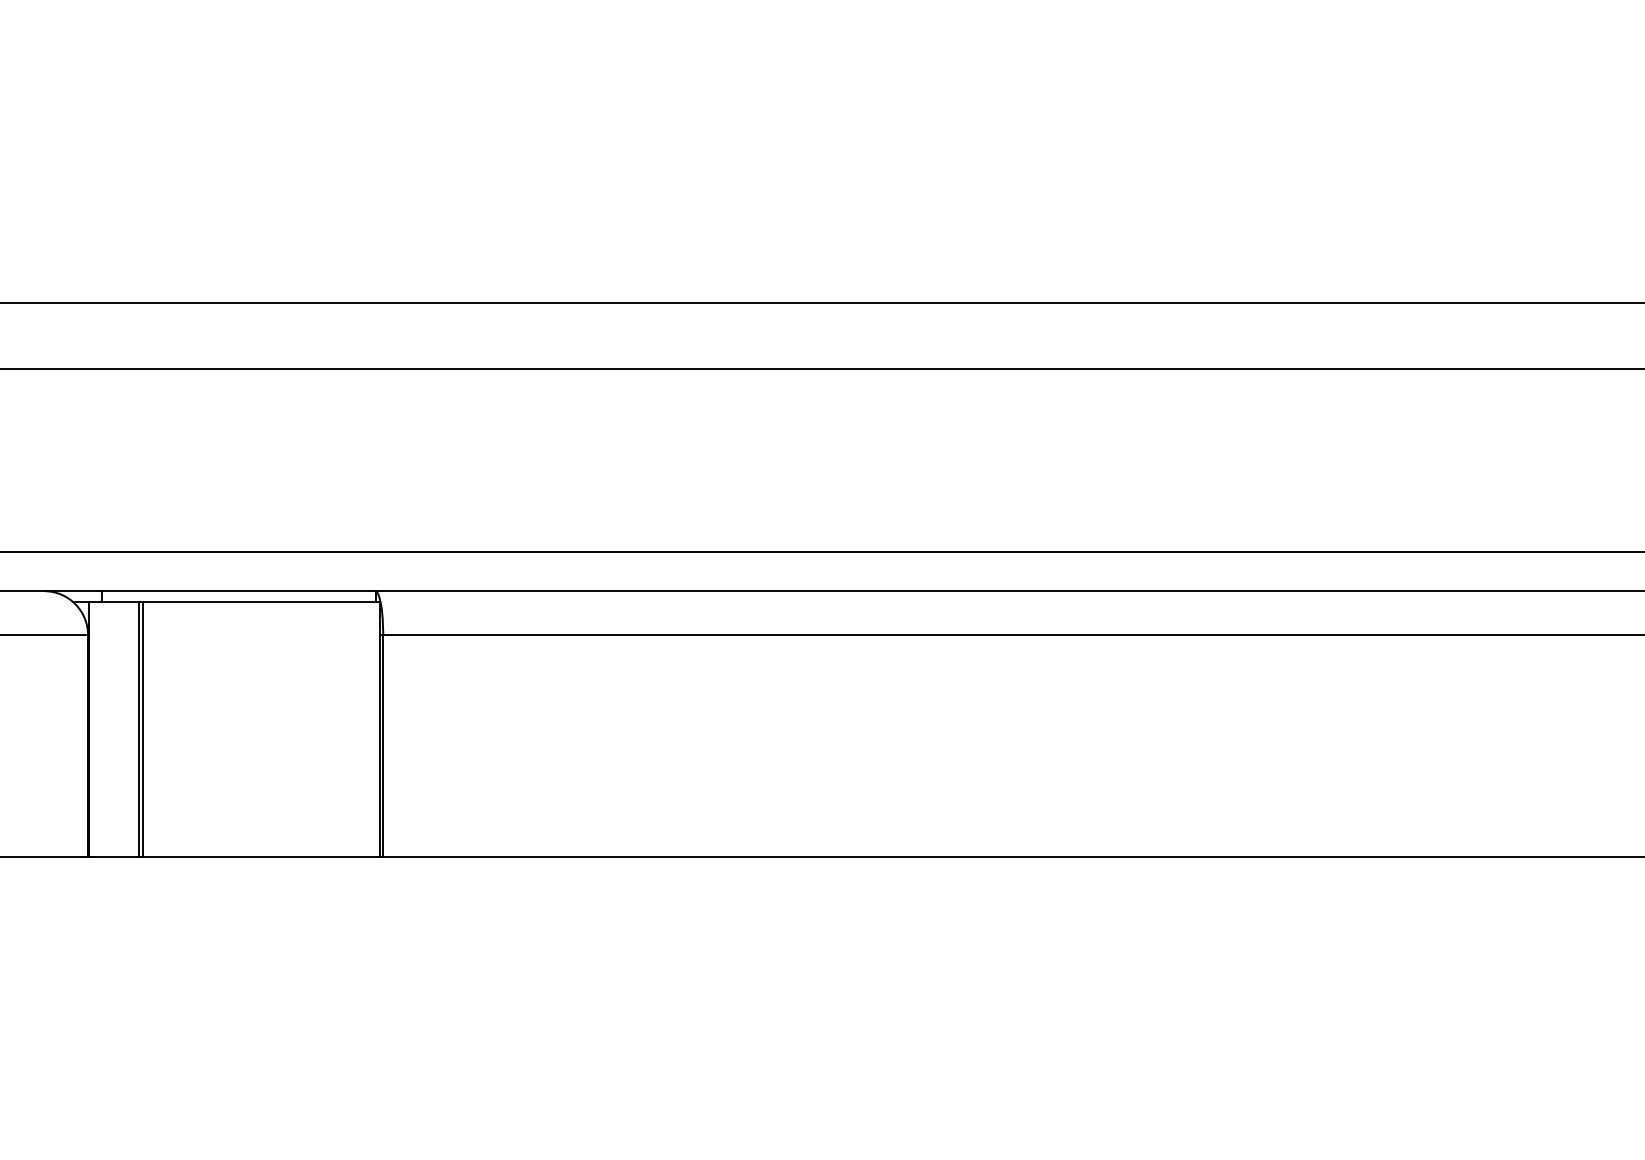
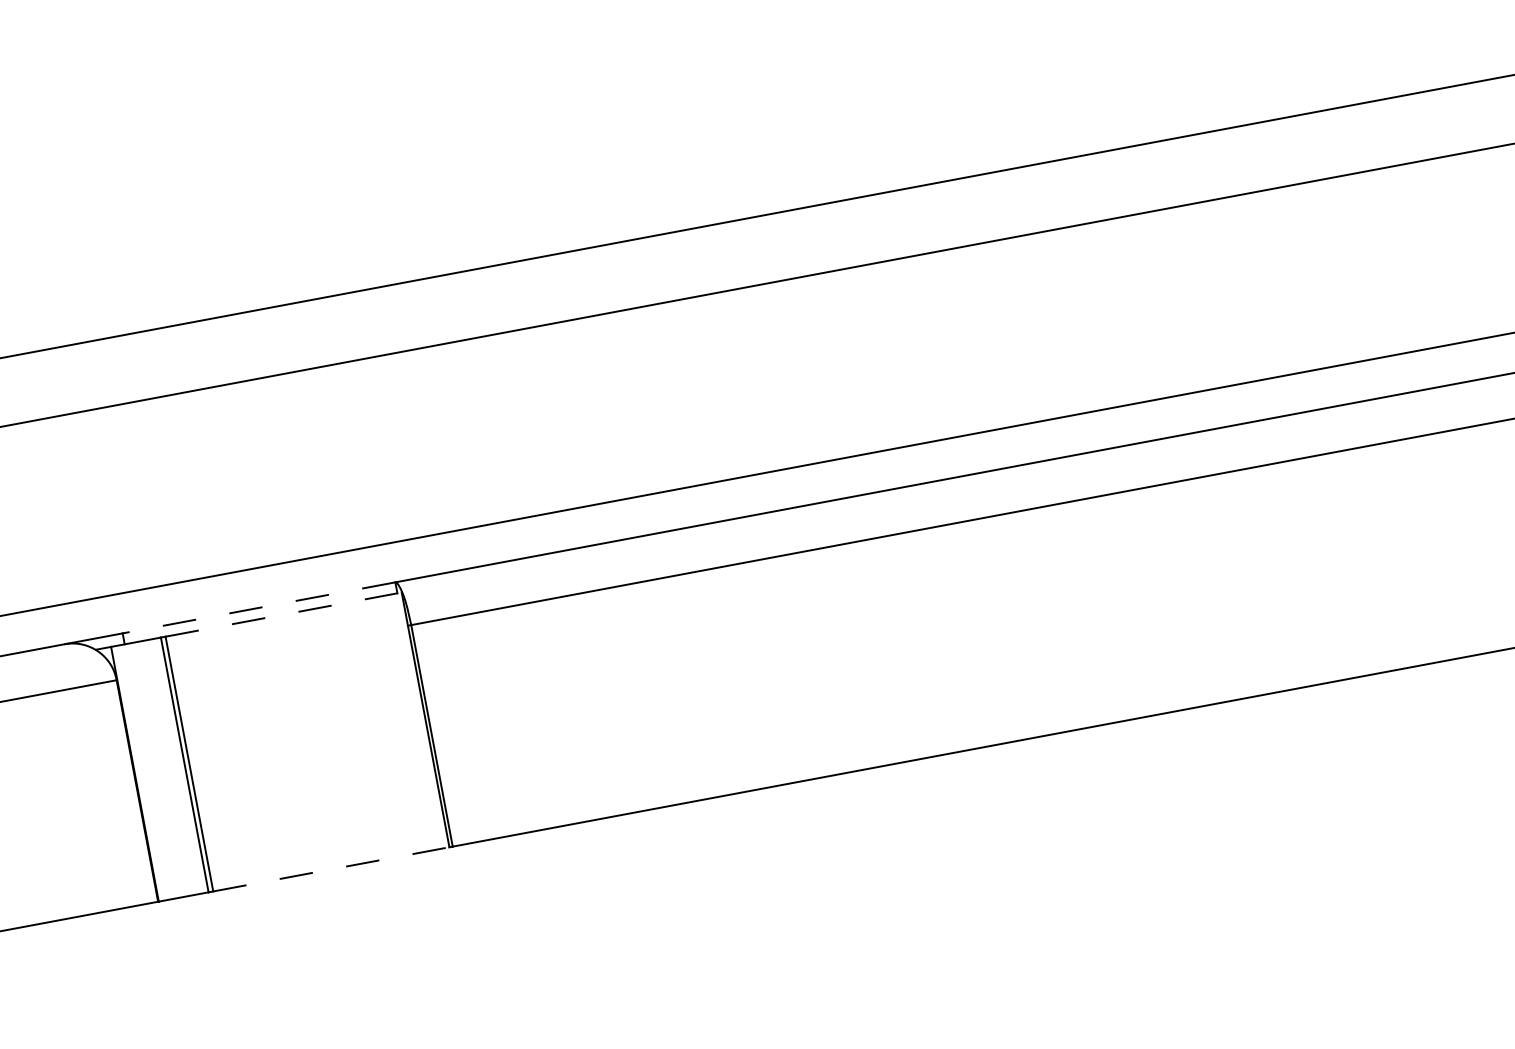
line: (239, 591) -> (259, 608), solid -> dashed
line: (262, 602) -> (284, 614), solid -> dashed
line: (262, 857) -> (332, 869), solid -> dashed

